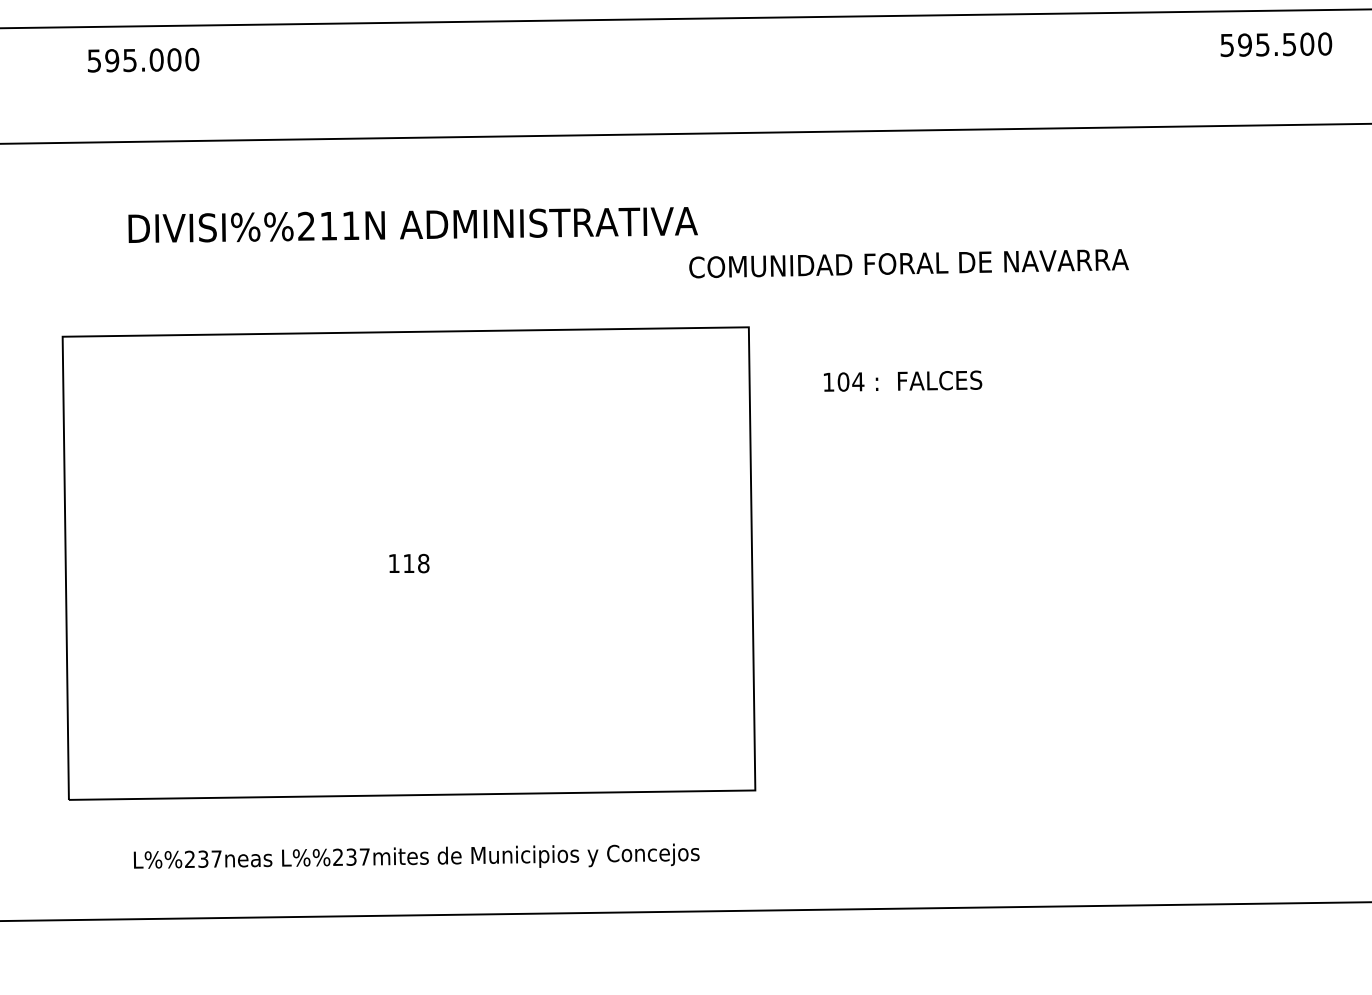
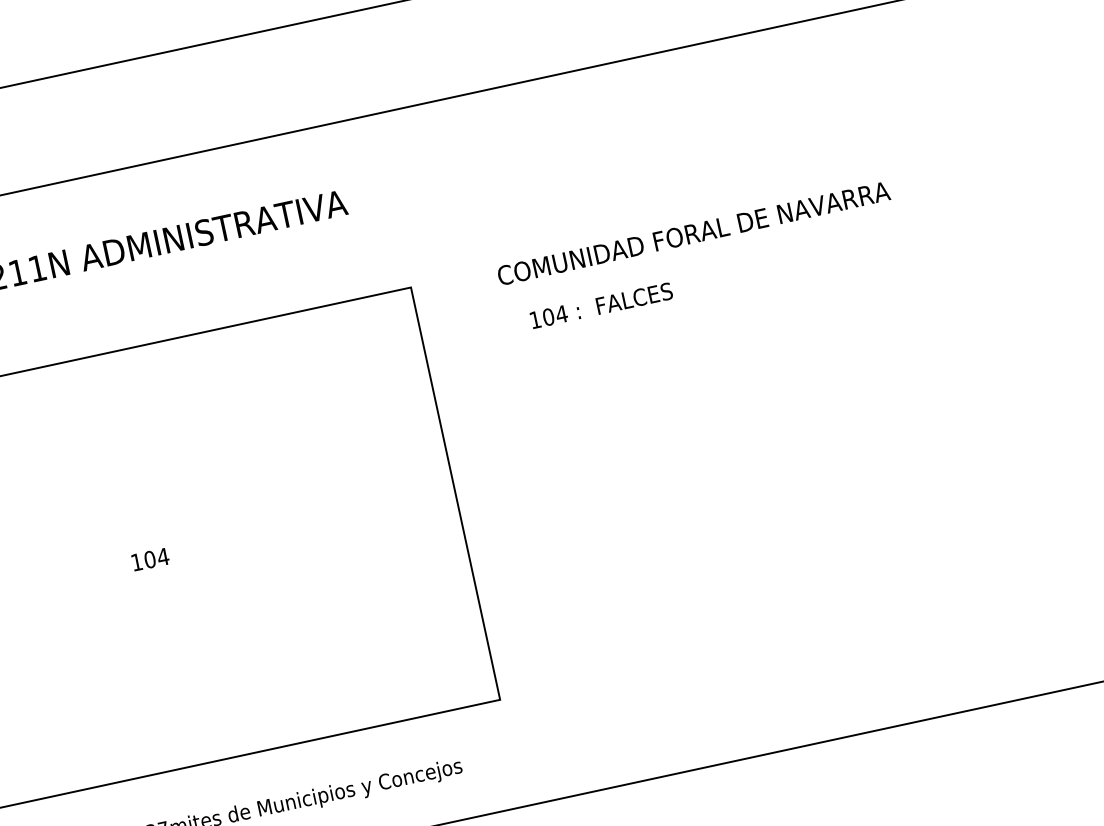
text: (908, 263) -> (693, 233), moved
text: (903, 380) -> (601, 304), moved
text: (416, 563) -> (156, 558), 118 -> 104

